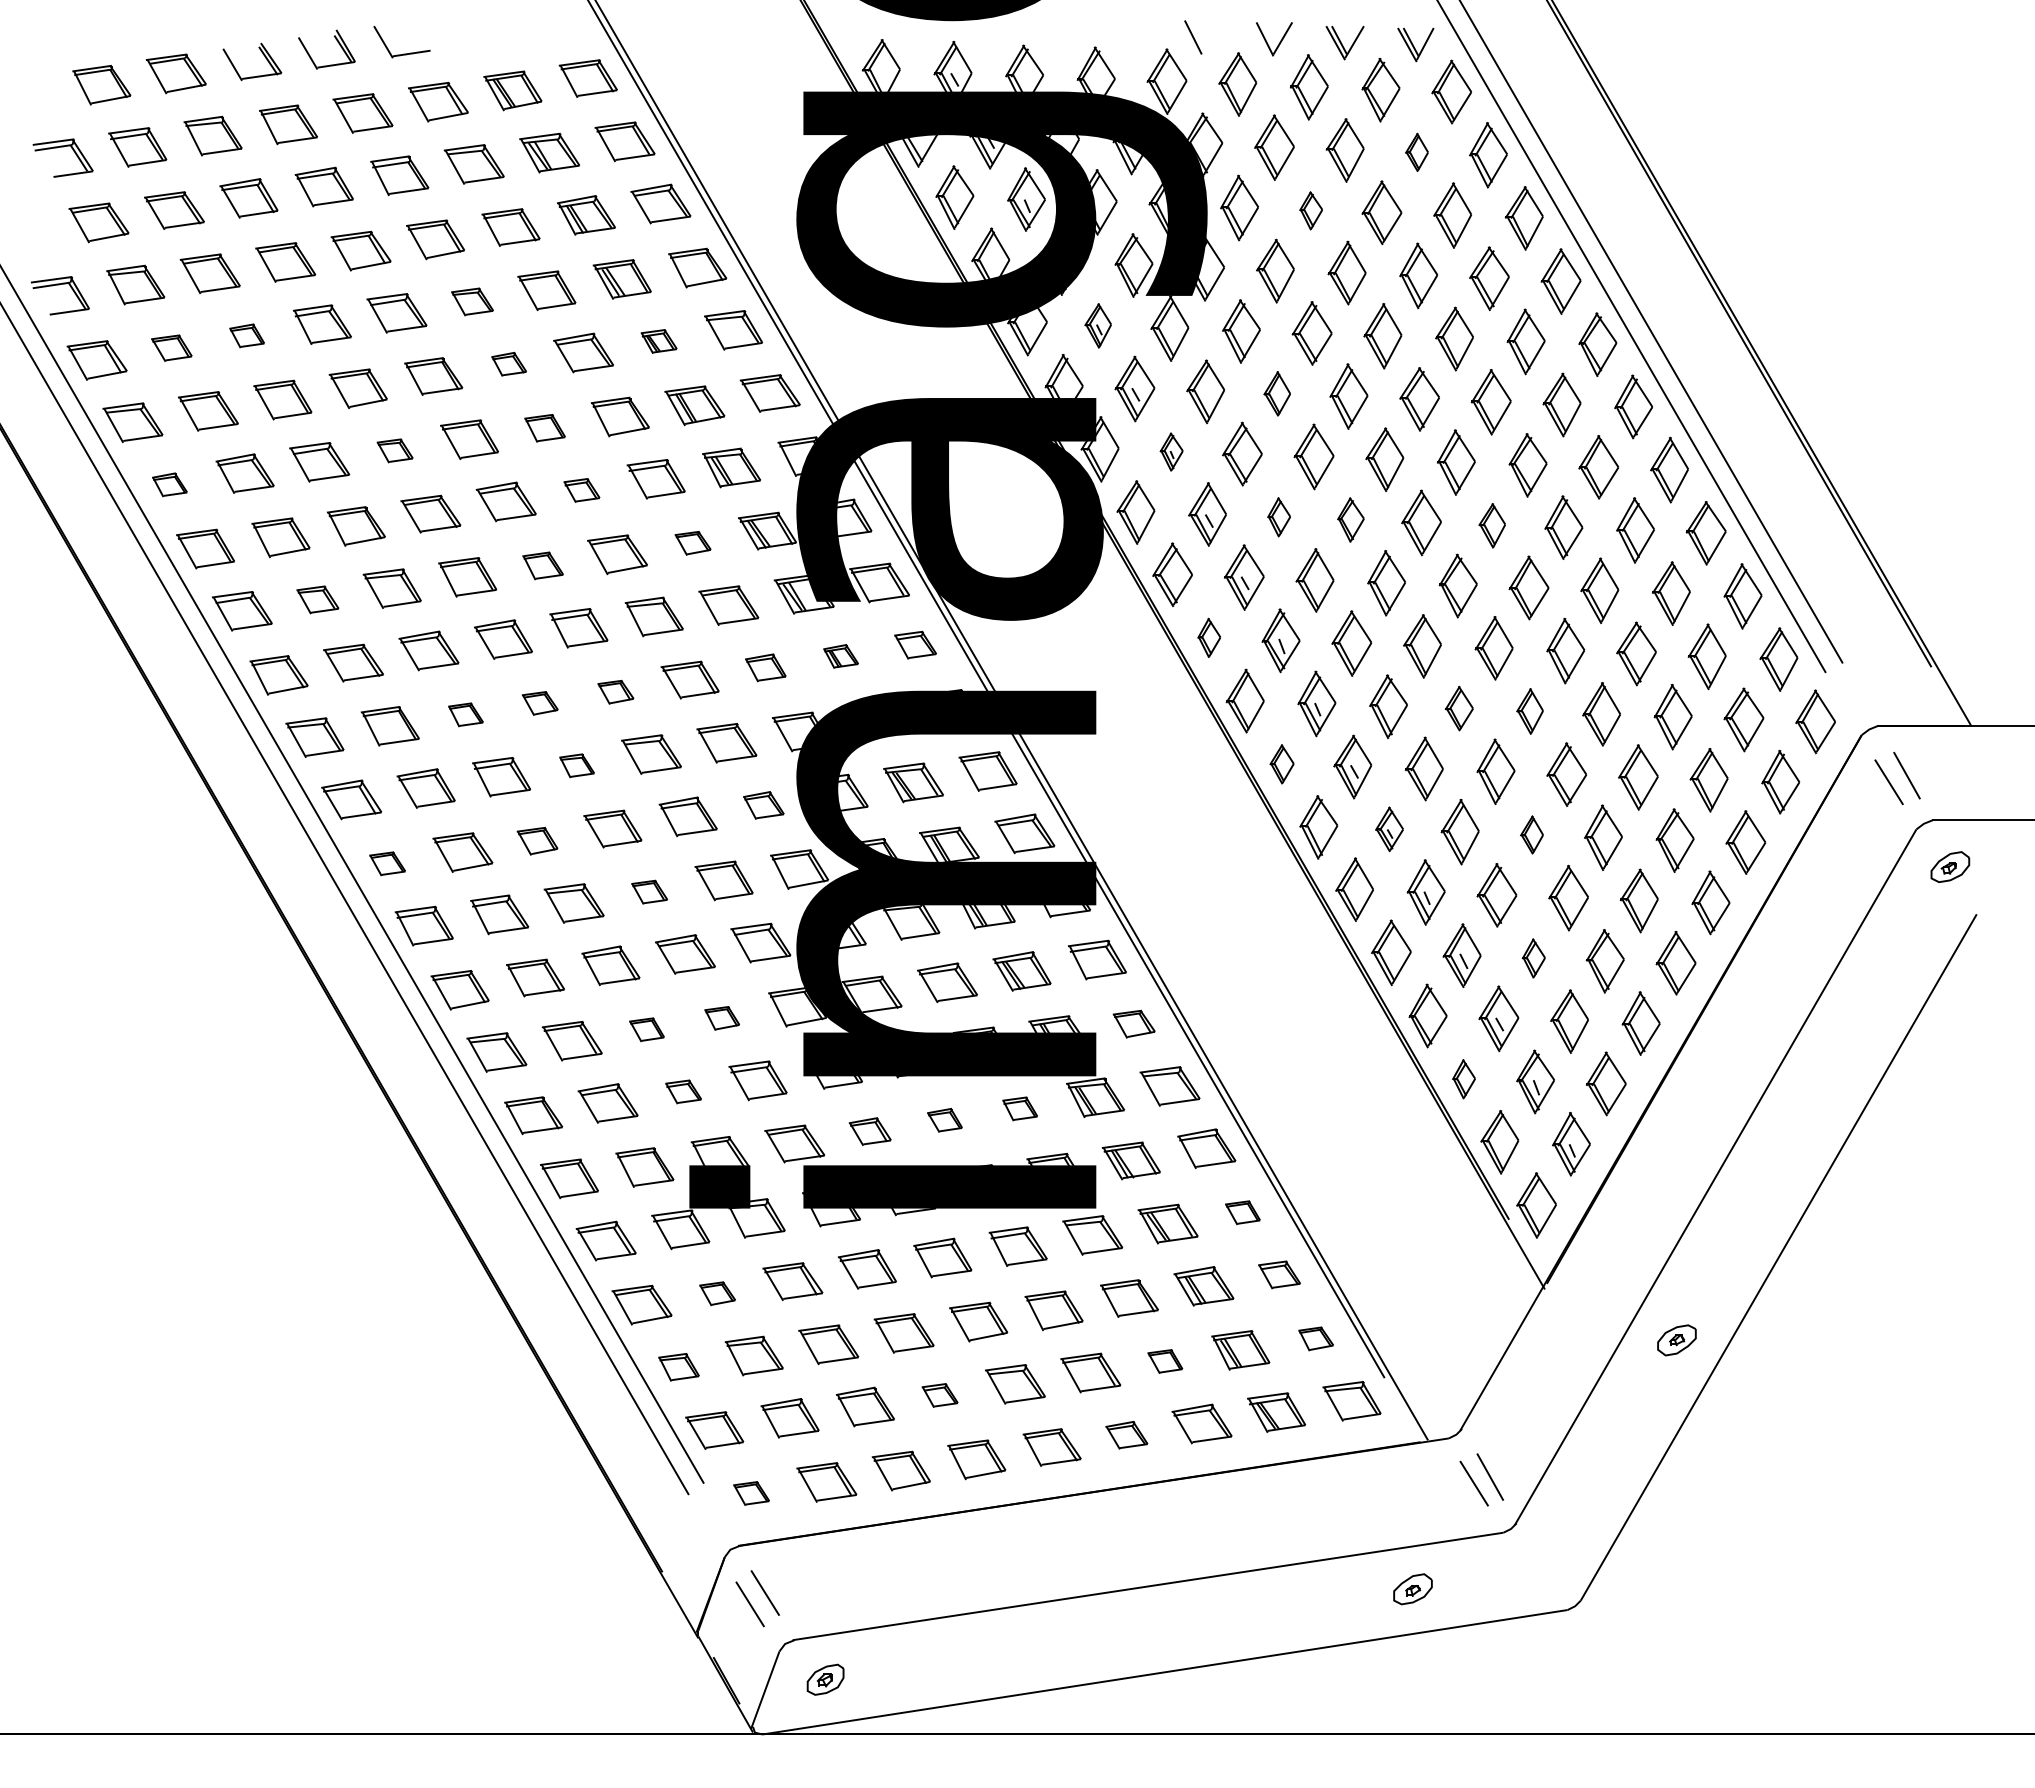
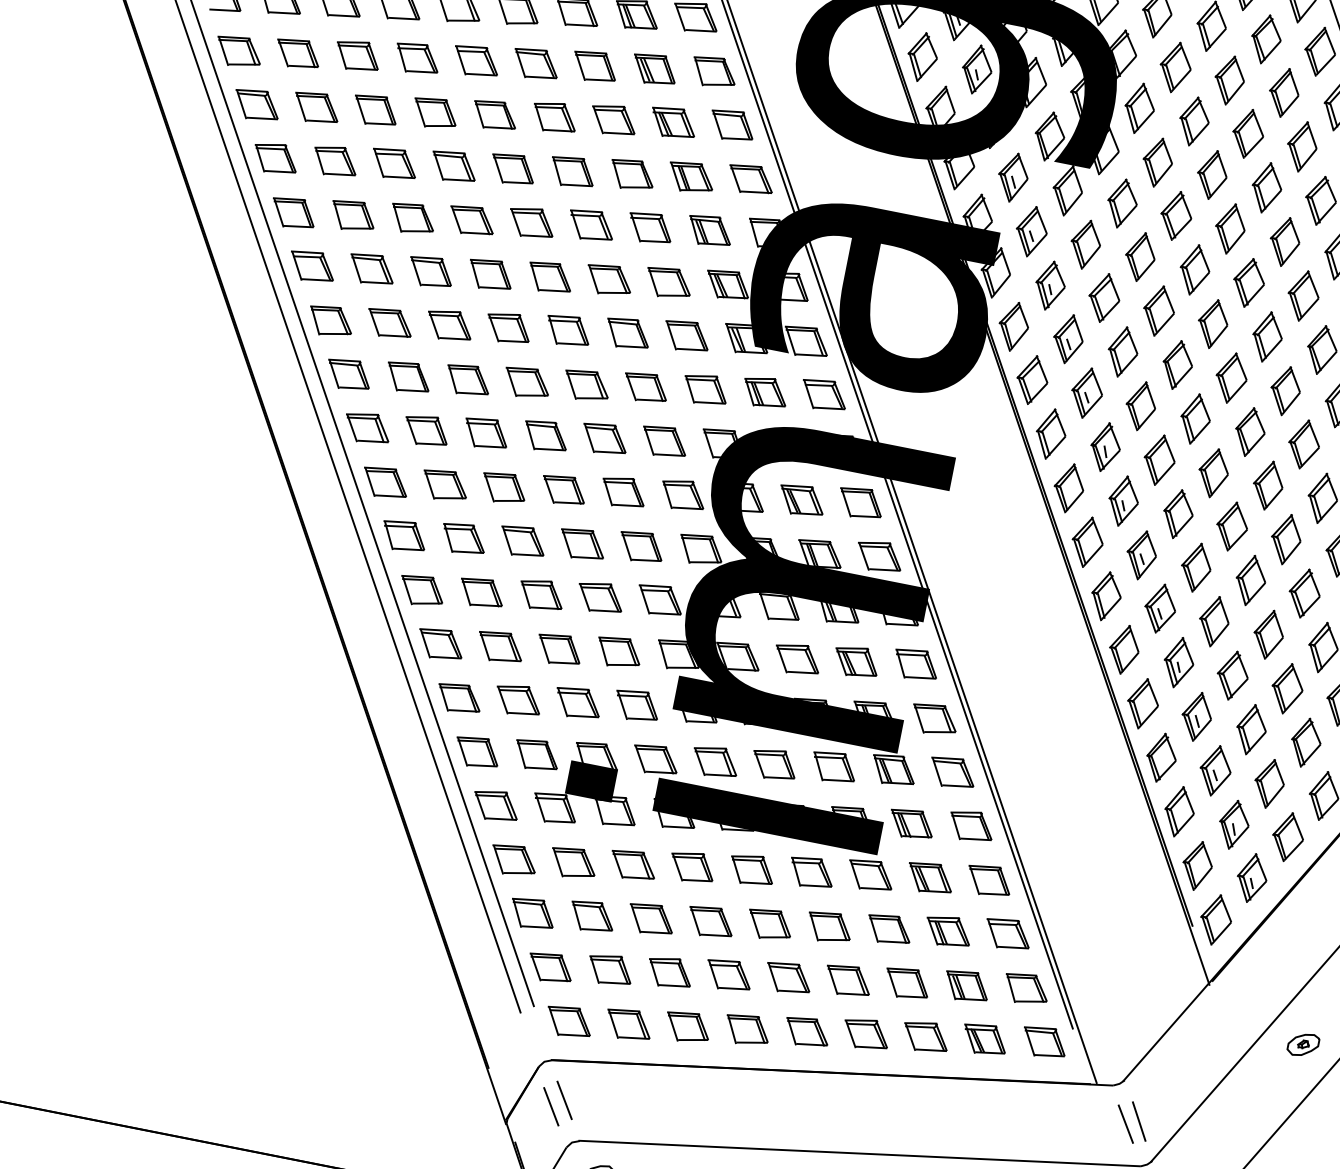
part: (1416, 152) -> (1283, 92), size x1.67
part: (1310, 210) -> (1193, 121), size x1.67
part: (472, 301) -> (536, 63), size x1.43
part: (1097, 325) -> (1012, 177), size x1.43
part: (246, 335) -> (357, 55), size x1.67
part: (658, 341) -> (672, 122), size x1.67
part: (171, 348) -> (297, 54), size x1.43
part: (508, 364) -> (554, 117), size x1.67
part: (1276, 393) -> (1139, 256), size x1.43
part: (544, 428) -> (572, 172), size x1.43
part: (394, 450) -> (453, 166), size x1.67
part: (1171, 451) -> (1050, 285), size x1.67
part: (169, 484) -> (275, 158), size x1.67
part: (581, 490) -> (591, 225), size x1.67
part: (1278, 517) -> (1122, 352), size x1.67
part: (1350, 519) -> (1177, 364), size x1.43
part: (1491, 525) -> (1284, 390), size x1.43
part: (692, 543) -> (668, 283), size x1.67
part: (542, 565) -> (549, 277), size x1.43
part: (317, 599) -> (371, 269), size x1.43
part: (1208, 637) -> (1050, 433), size x1.67
part: (915, 645) -> (824, 395), size x1.43
part: (840, 656) -> (764, 392), size x1.67
part: (765, 667) -> (705, 389), size x1.43
part: (615, 692) -> (586, 385), size x1.67
part: (539, 703) -> (526, 382), size x1.67
part: (1459, 708) -> (1232, 526), size x1.43
part: (1529, 711) -> (1285, 539), size x1.43
part: (465, 714) -> (467, 379), size x1.67
part: (1281, 764) -> (1087, 542), size x1.67
part: (576, 765) -> (545, 435), size x1.67
part: (763, 805) -> (683, 495), size x1.43
part: (1389, 829) -> (1160, 608), size x1.43
part: (1531, 834) -> (1268, 634), size x1.67
part: (537, 841) -> (503, 488), size x1.43
part: (387, 863) -> (385, 482), size x1.67
part: (649, 892) -> (582, 544), size x1.67
part: (1533, 958) -> (1251, 729), size x1.67
part: (721, 1018) -> (618, 652), size x1.67
part: (1133, 1024) -> (933, 719), size x1.43
part: (646, 1029) -> (559, 649), size x1.67
part: (1463, 1079) -> (1179, 812), size x1.67
part: (683, 1091) -> (578, 702), size x1.67
part: (1019, 1108) -> (833, 766), size x1.67
part: (944, 1120) -> (774, 764), size x1.67
part: (869, 1131) -> (714, 761), size x1.43
part: (1242, 1212) -> (989, 880), size x1.67
part: (1279, 1274) -> (1008, 933), size x1.43
part: (717, 1293) -> (573, 862), size x1.67
part: (1315, 1338) -> (1025, 988), size x1.67
part: (1164, 1361) -> (906, 983), size x1.67
part: (678, 1367) -> (532, 913), size x1.43
part: (939, 1395) -> (728, 975), size x1.67
part: (1126, 1435) -> (866, 1034), size x1.43
part: (751, 1493) -> (569, 1021), size x1.67

